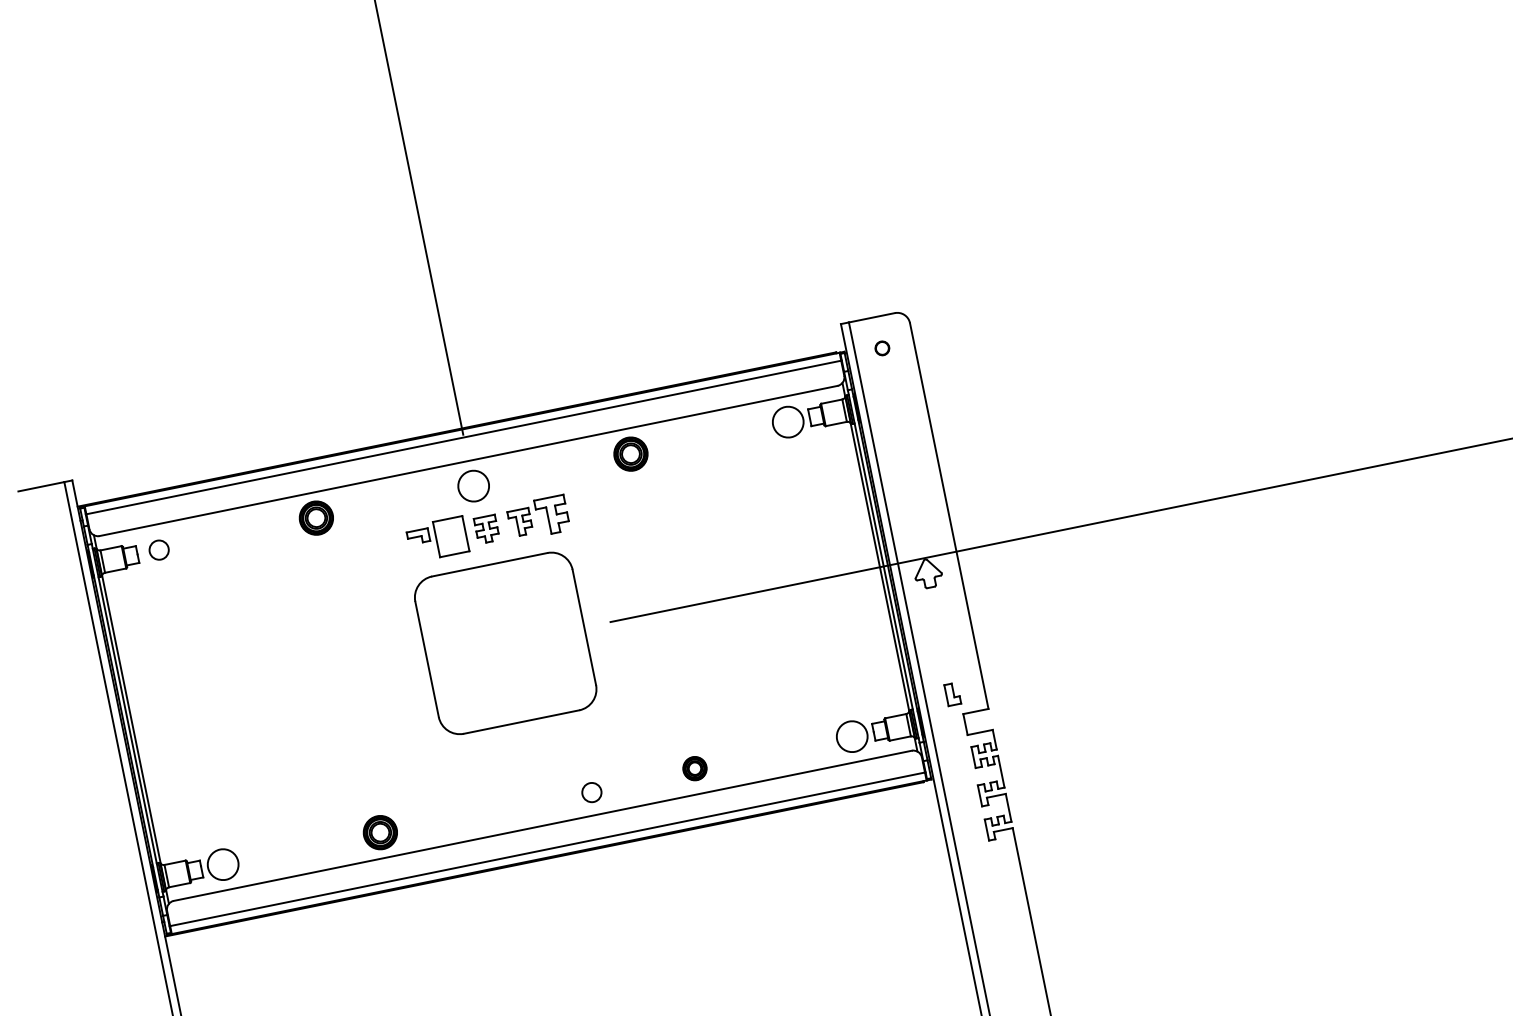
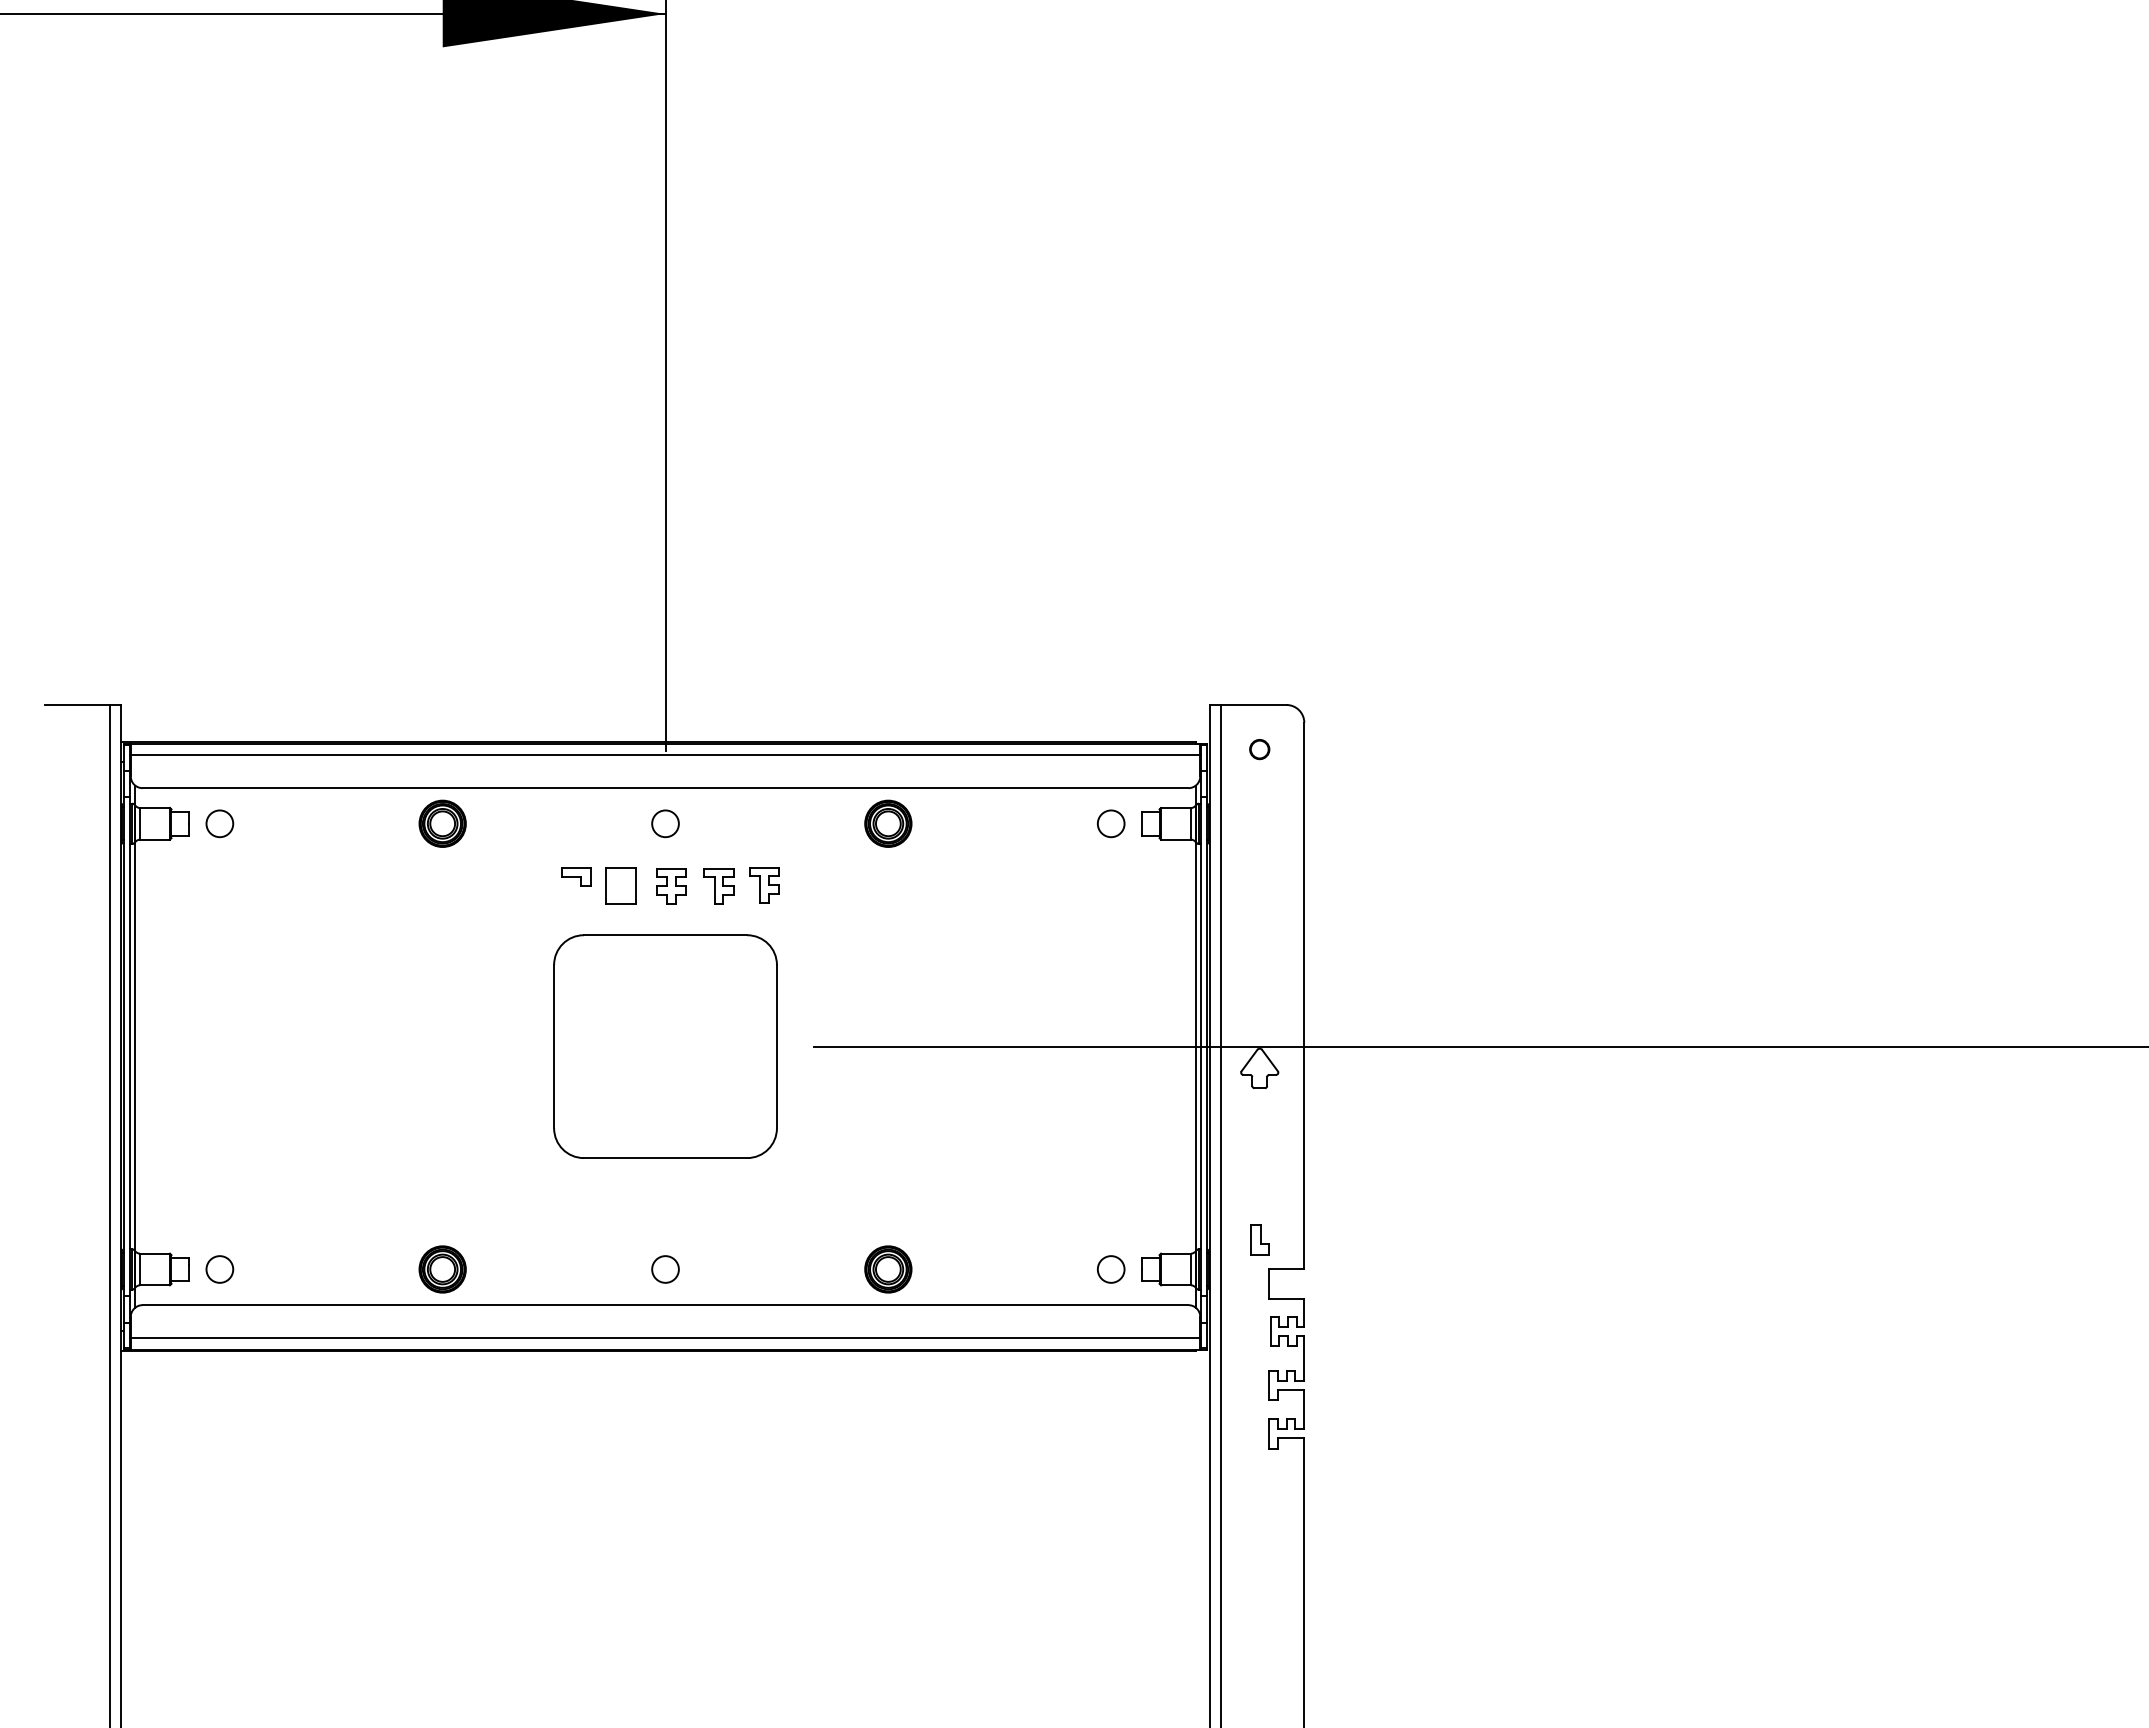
circle: (787, 422) -> (1110, 823), size x0.62
circle: (473, 485) -> (665, 823), size x0.62
part: (552, 515) -> (764, 885), size x0.71
part: (450, 536) -> (620, 885), size x0.71
circle: (851, 736) -> (1110, 1269), size x0.62
part: (695, 768) -> (888, 1269), size x1.43
circle: (591, 792) -> (665, 1269), moved
circle: (222, 864) -> (219, 1269), size x0.62

